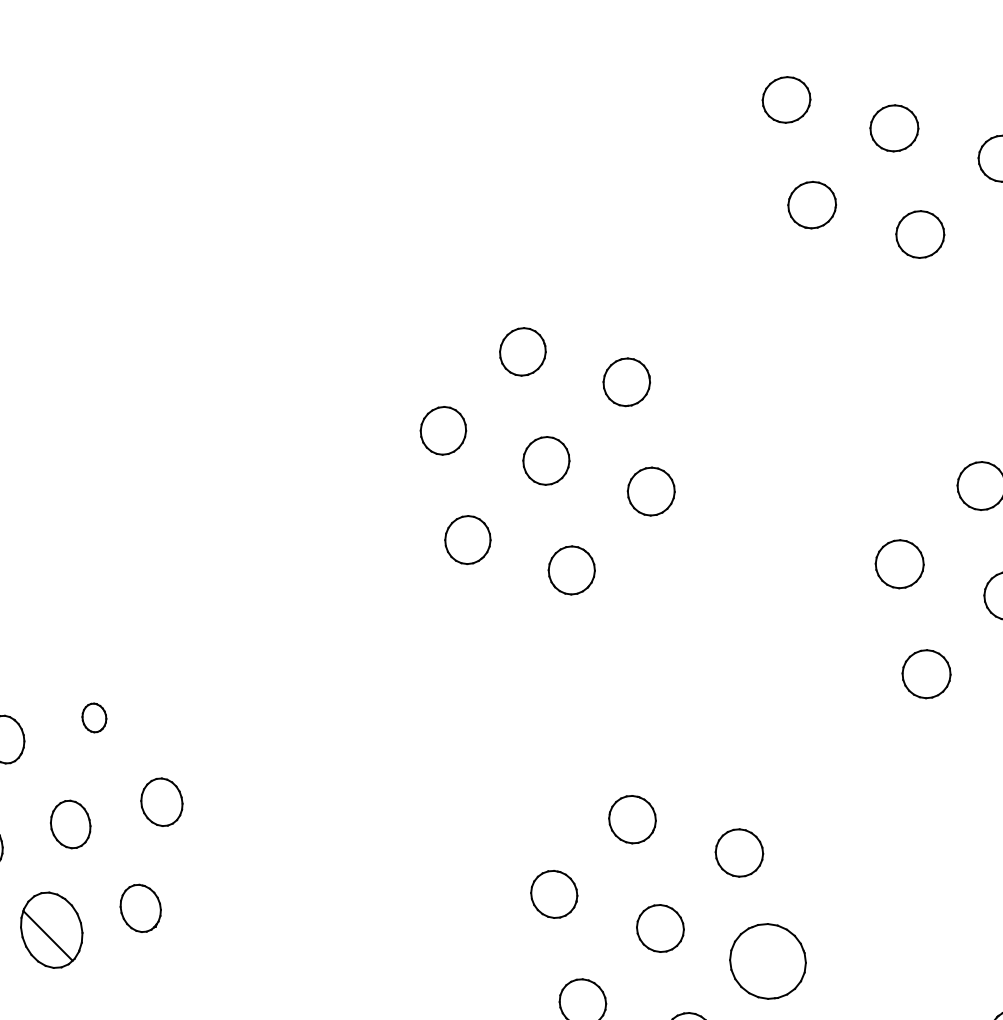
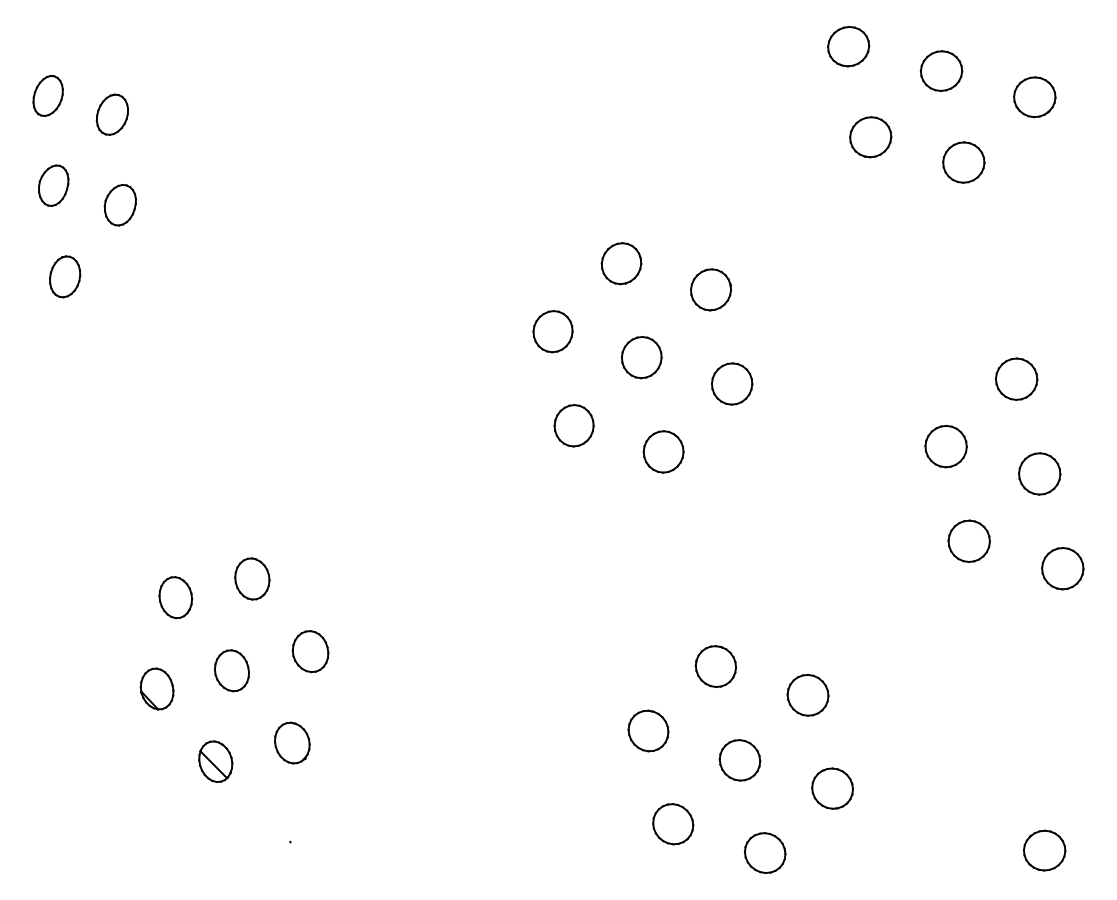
part: (94, 717) -> (252, 578), size x1.67
part: (51, 929) -> (215, 761), size x0.62
part: (767, 961) -> (832, 788), size x0.62

